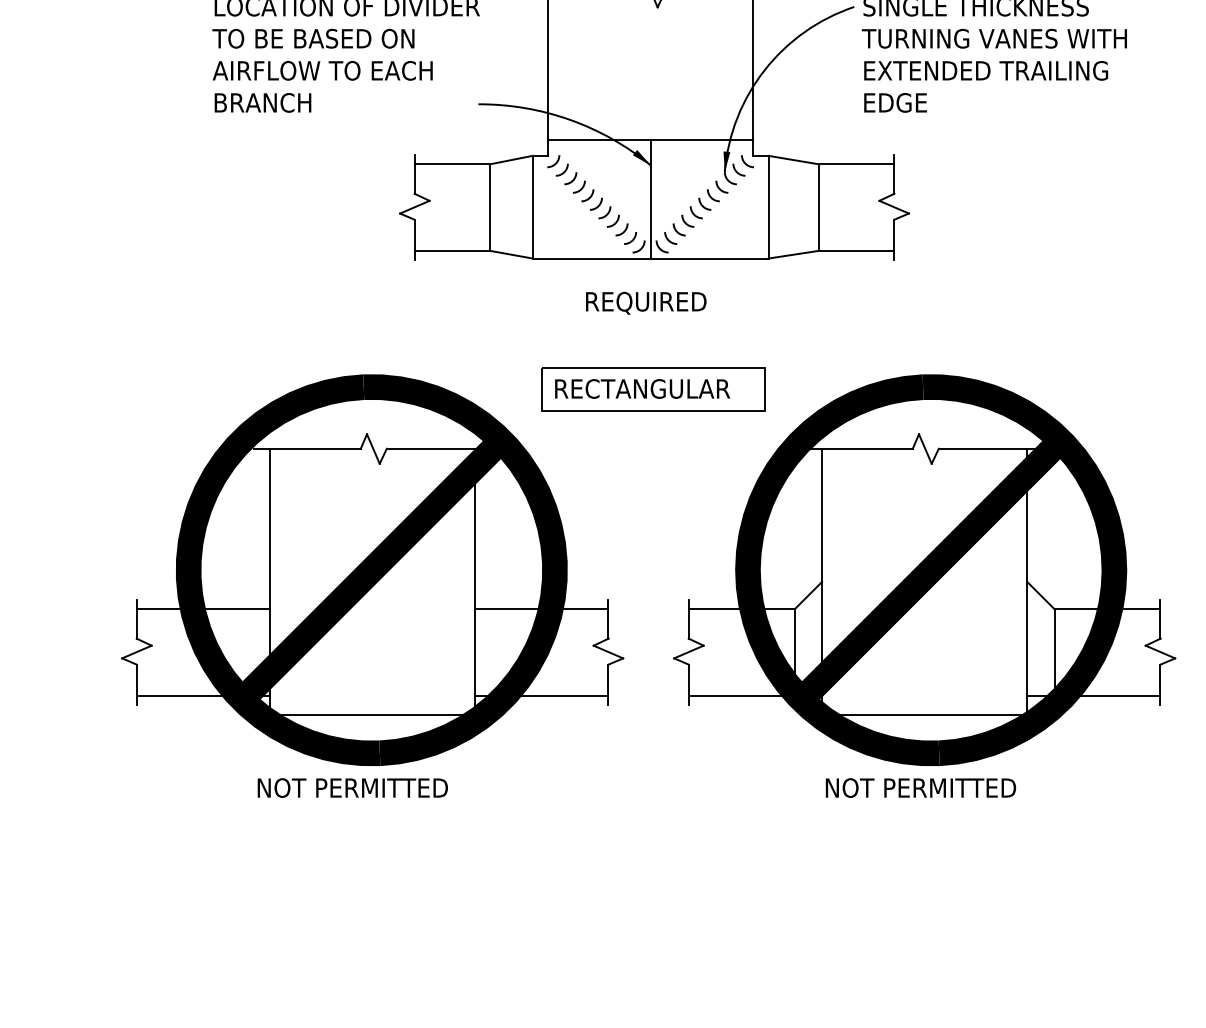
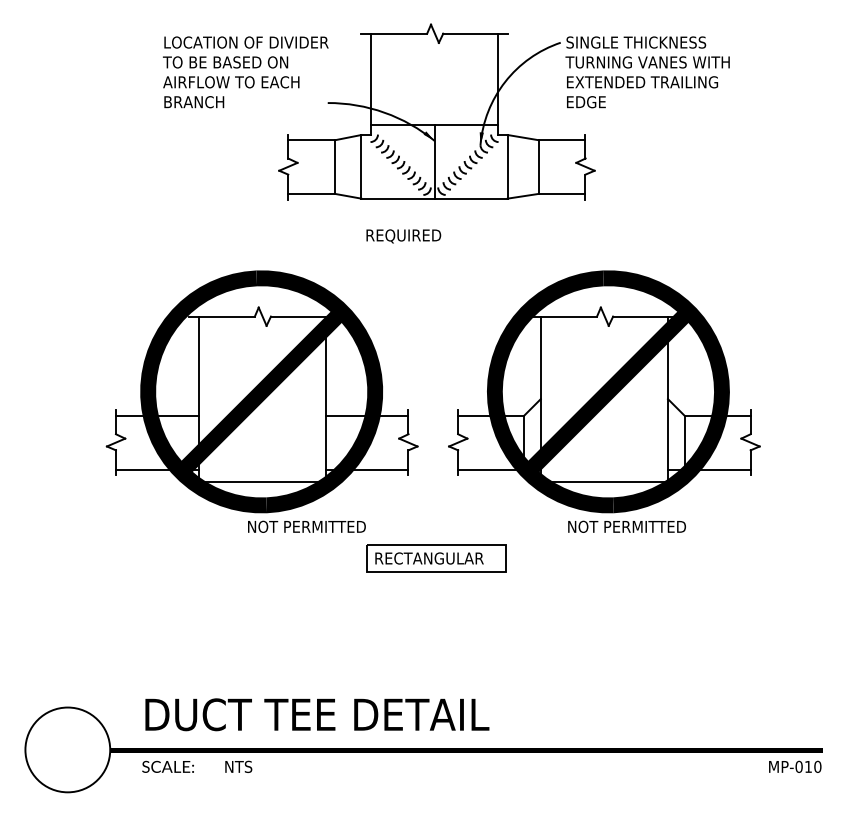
text: (645, 303) -> (403, 236), moved
part: (653, 388) -> (436, 558), moved
text: (352, 787) -> (306, 526), moved
text: (919, 787) -> (626, 526), moved

